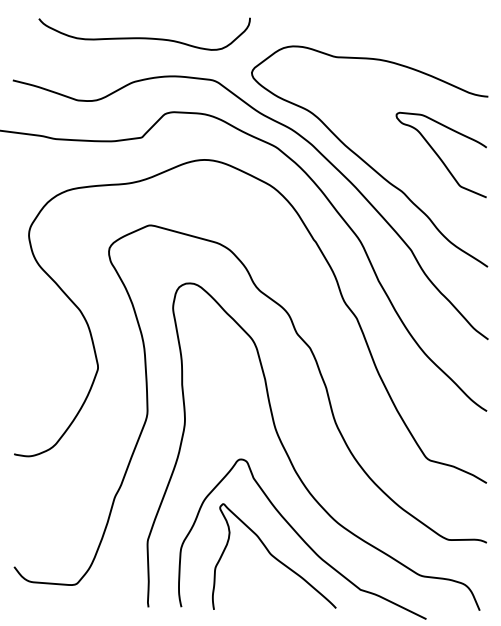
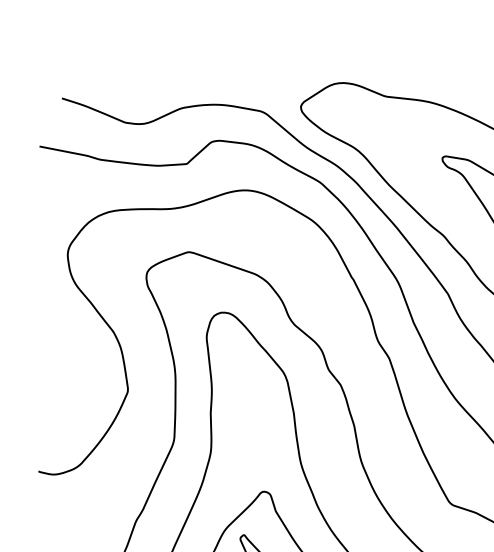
curve: (144, 37) -> (196, 64), removed

